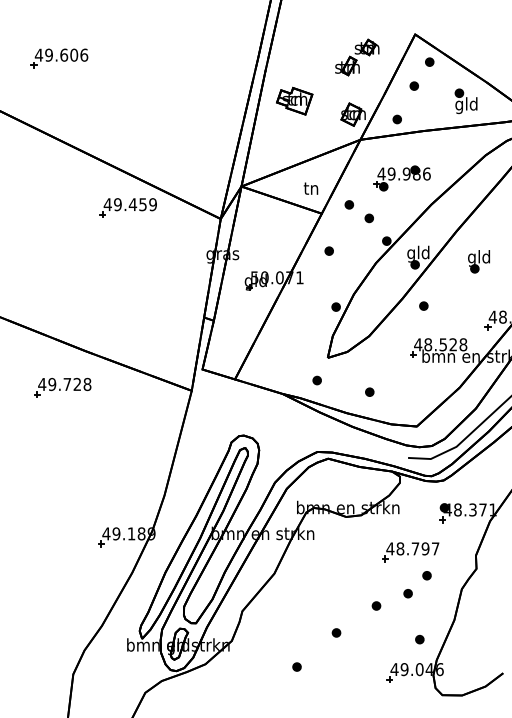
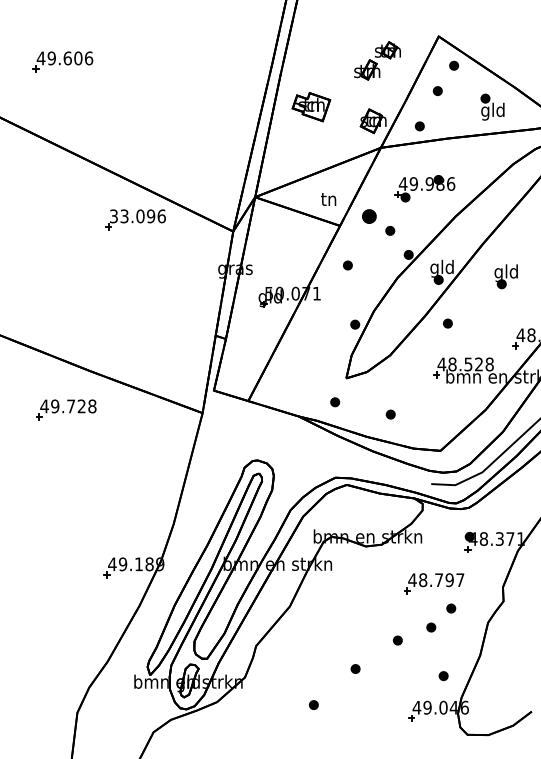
text: (130, 204) -> (137, 216), 49.459 -> 33.096
part: (348, 204) -> (368, 216), size x1.6

